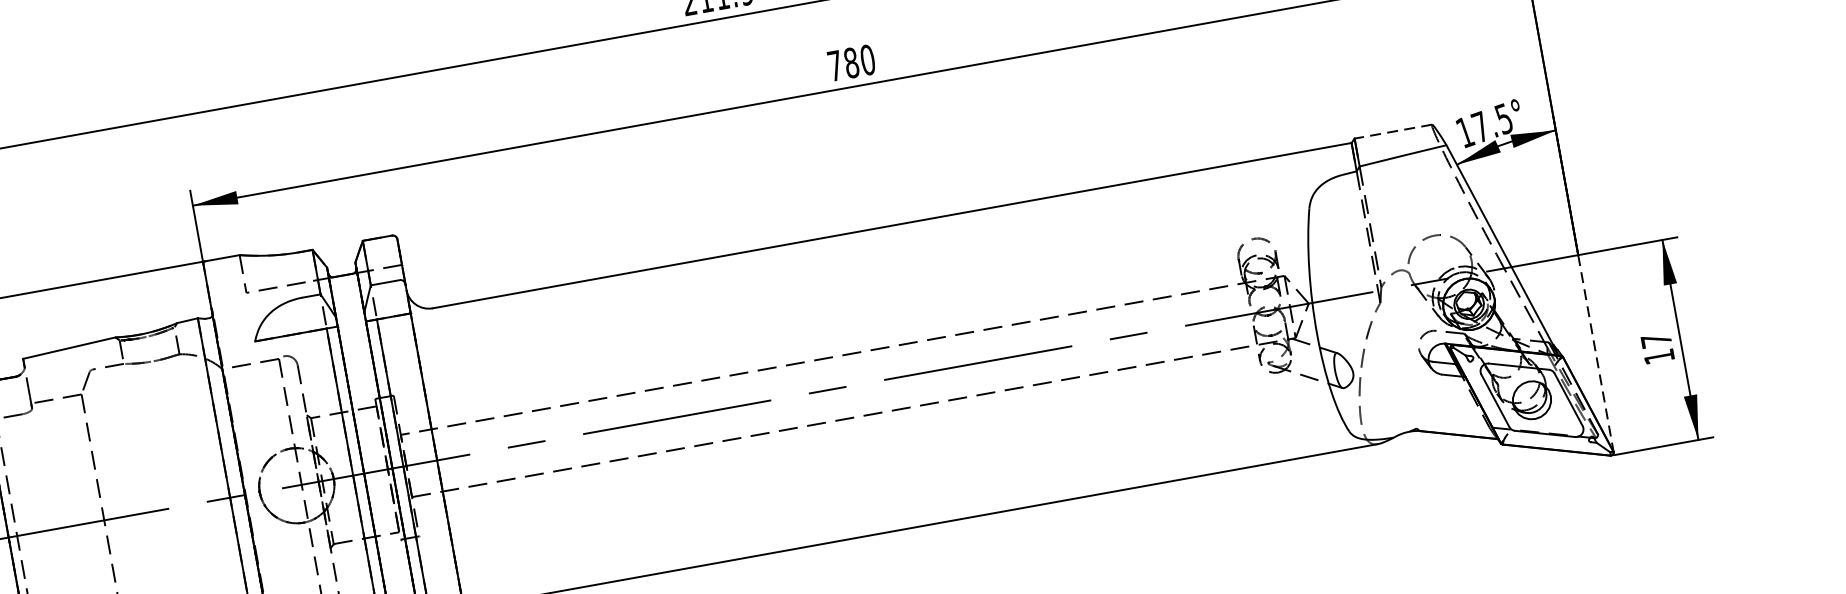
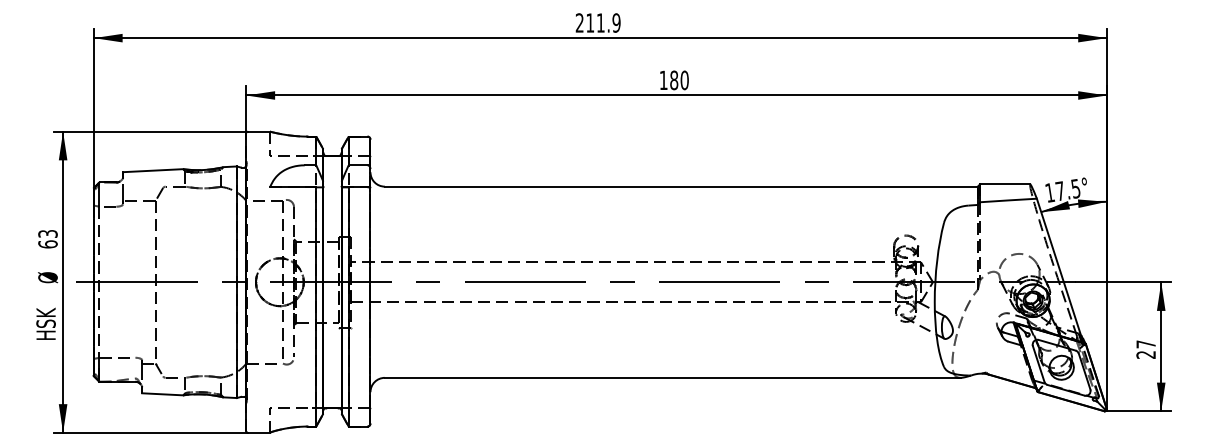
text: (834, 64) -> (663, 79), 780 -> 180
line: (1393, 131) -> (1005, 184), dashed -> solid
line: (1595, 354) -> (1106, 346), dashed -> solid
text: (1658, 356) -> (1145, 354), 17 -> 27

